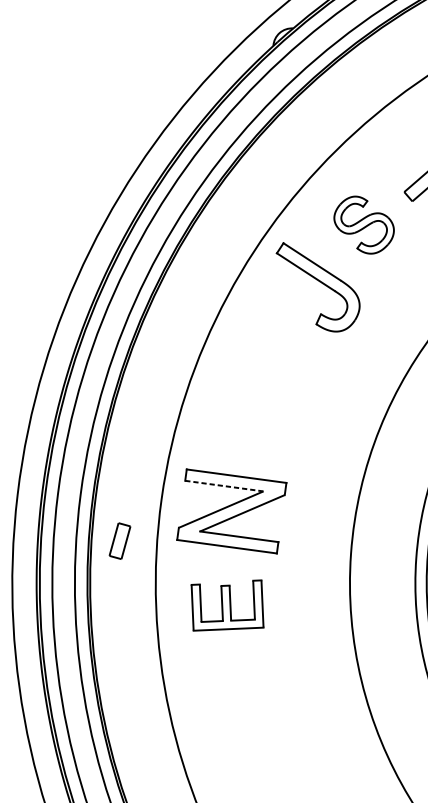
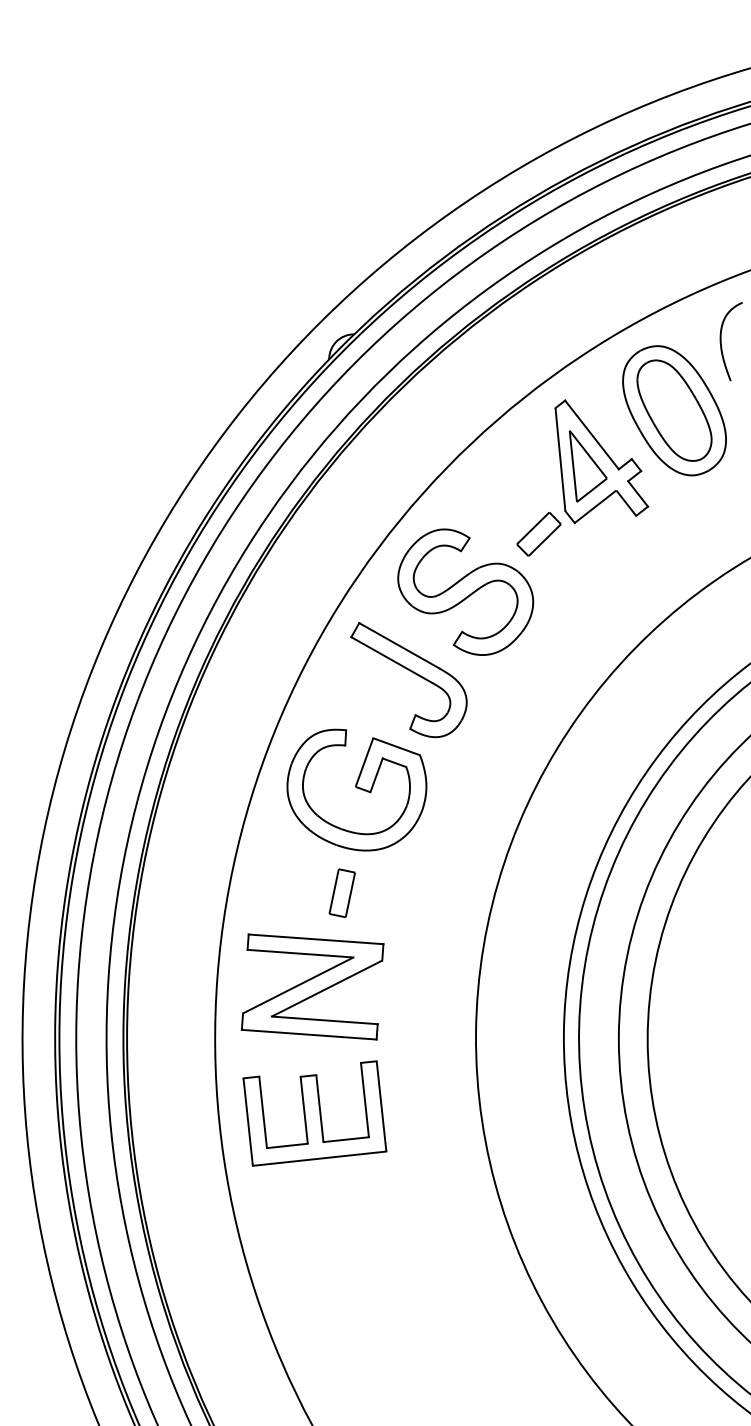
part: (363, 224) -> (465, 591), size x1.67
part: (273, 366) -> (356, 789), added
line: (225, 486) -> (301, 953), dashed -> solid
part: (119, 541) -> (341, 893), moved
part: (227, 605) -> (314, 1113), size x1.43

